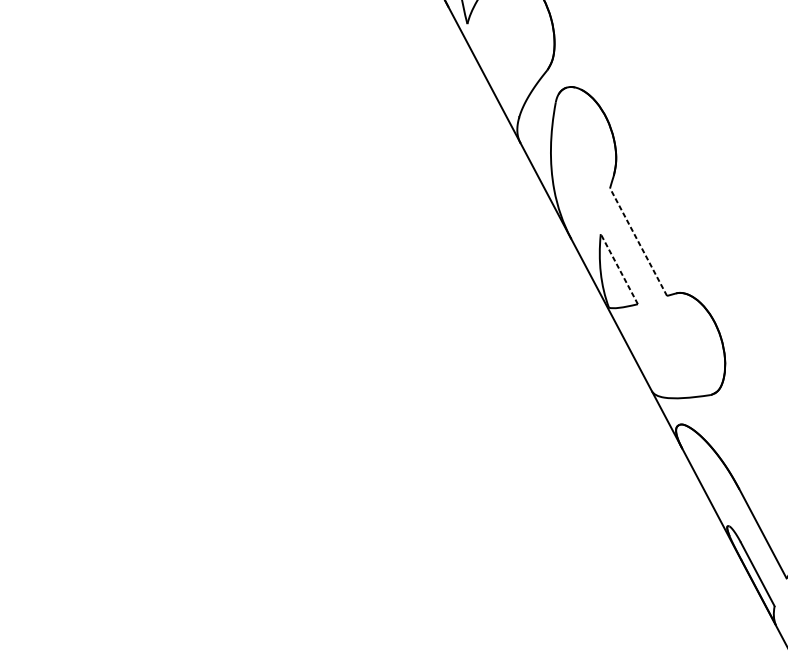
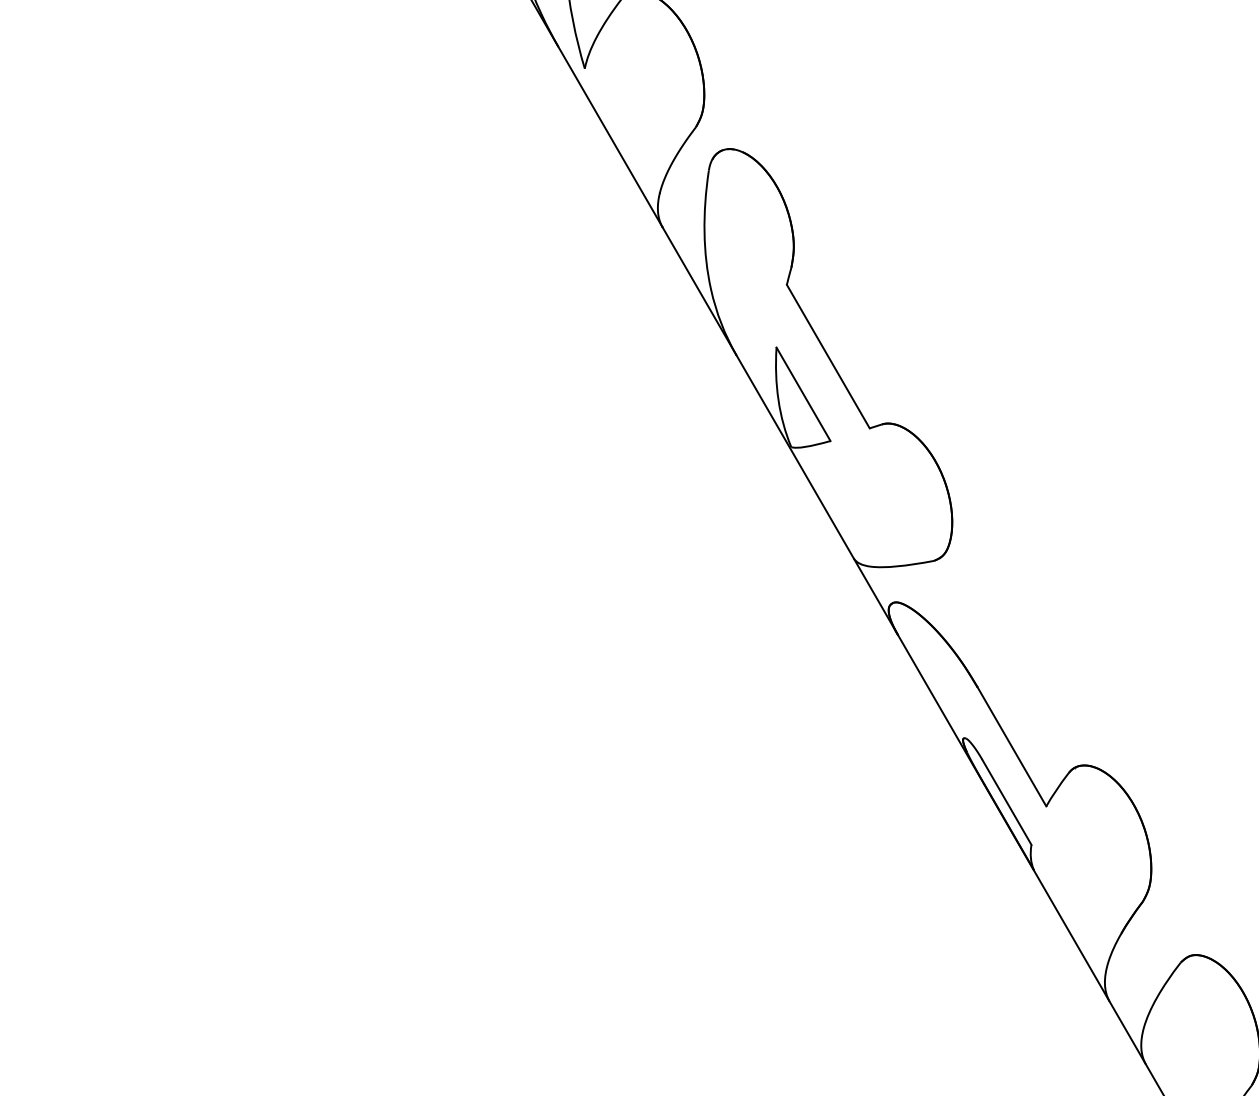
line: (638, 242) -> (828, 356), dashed -> solid
line: (619, 269) -> (803, 394), dashed -> solid

